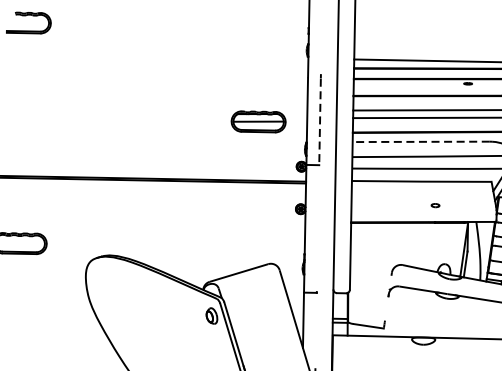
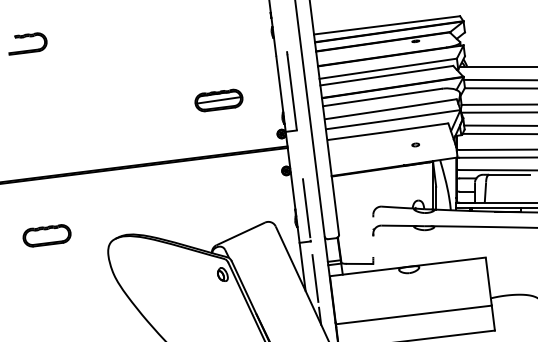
part: (258, 121) -> (218, 100), moved
line: (320, 121) -> (292, 92), dashed -> solid
line: (420, 141) -> (381, 97), dashed -> solid
part: (435, 205) -> (415, 144), moved
line: (317, 254) -> (306, 208), added
line: (316, 335) -> (315, 278), added

